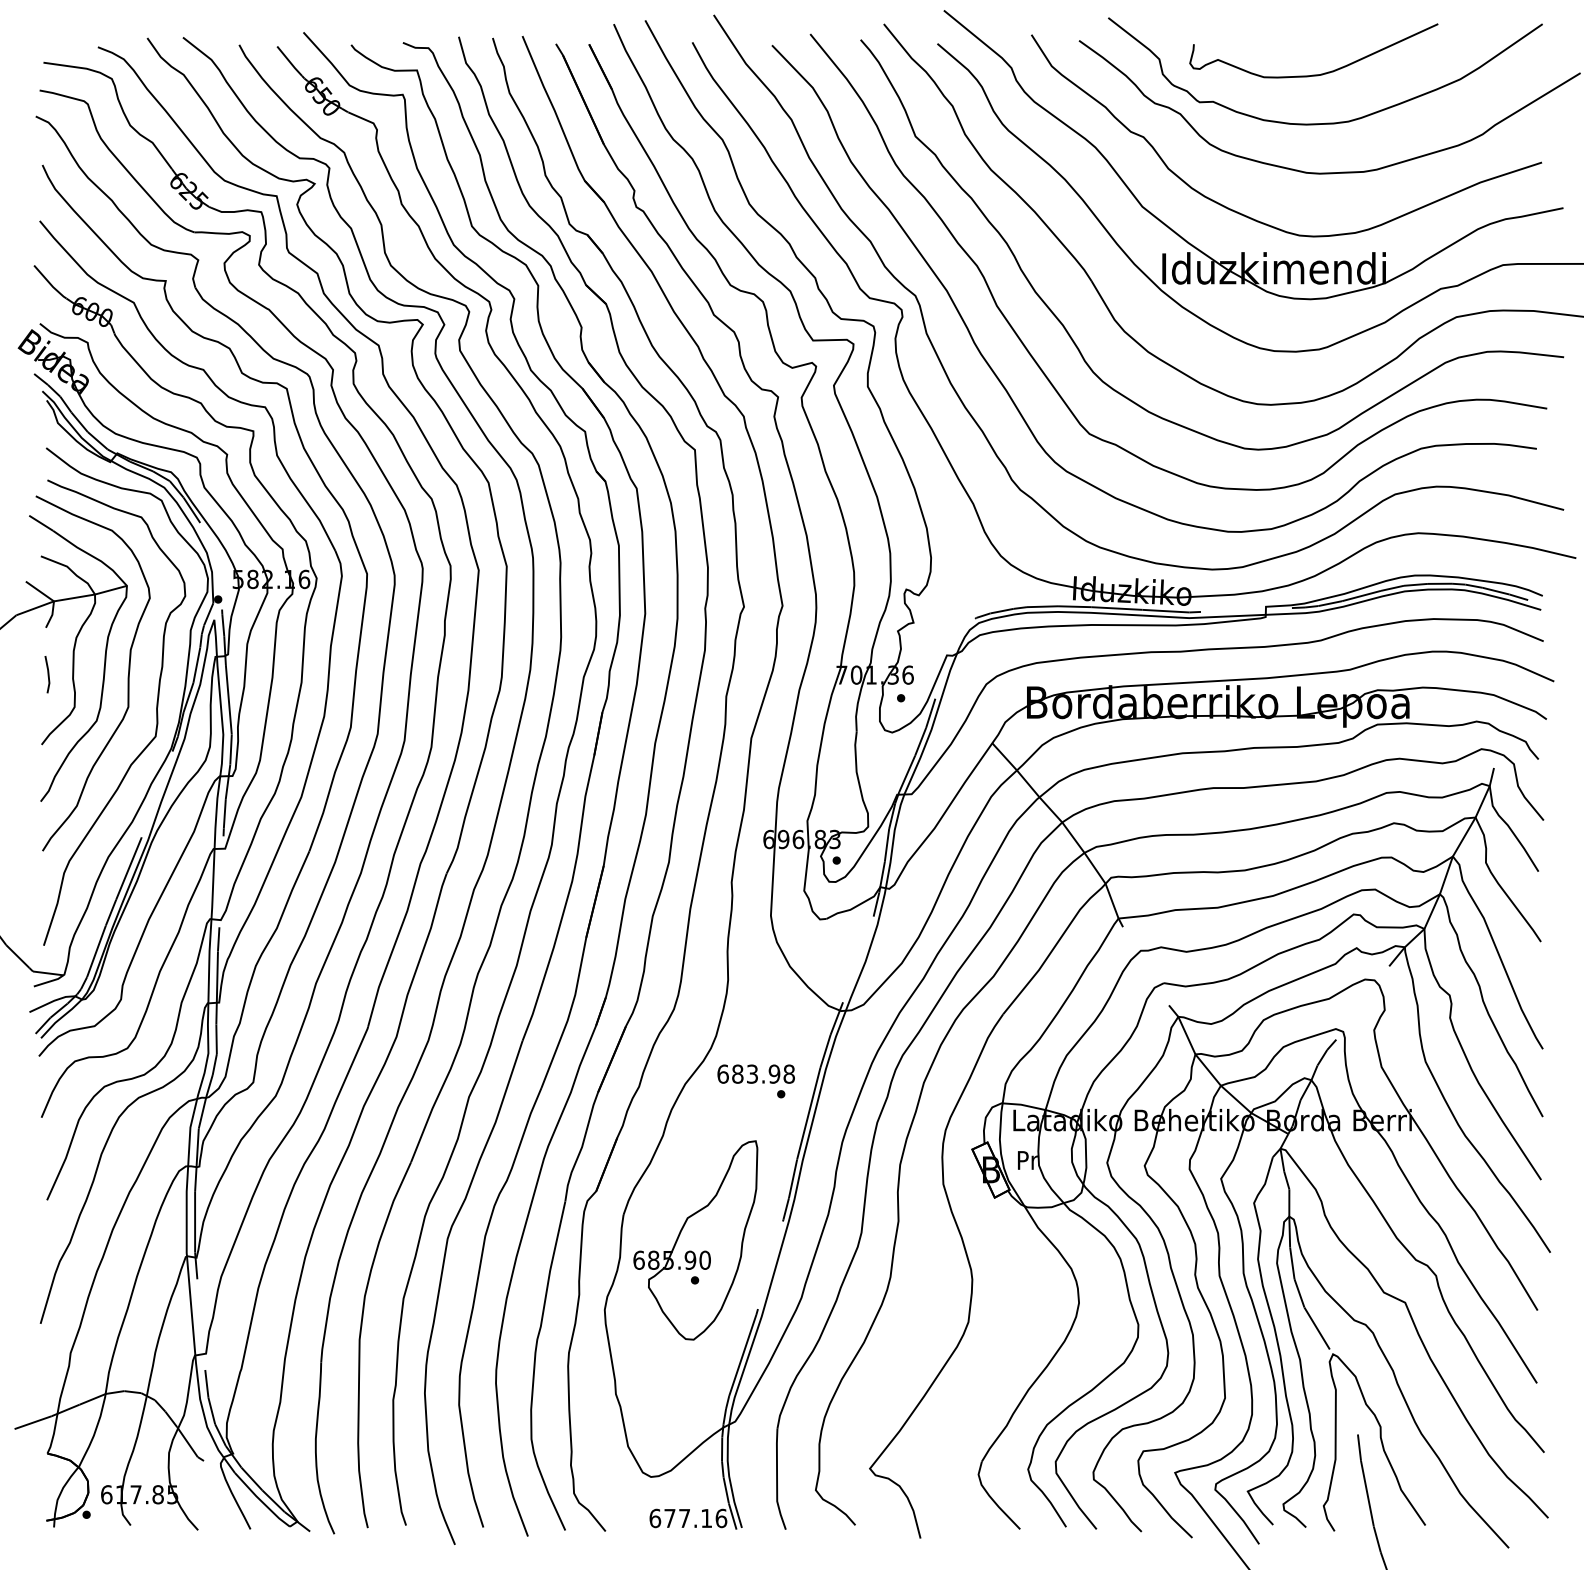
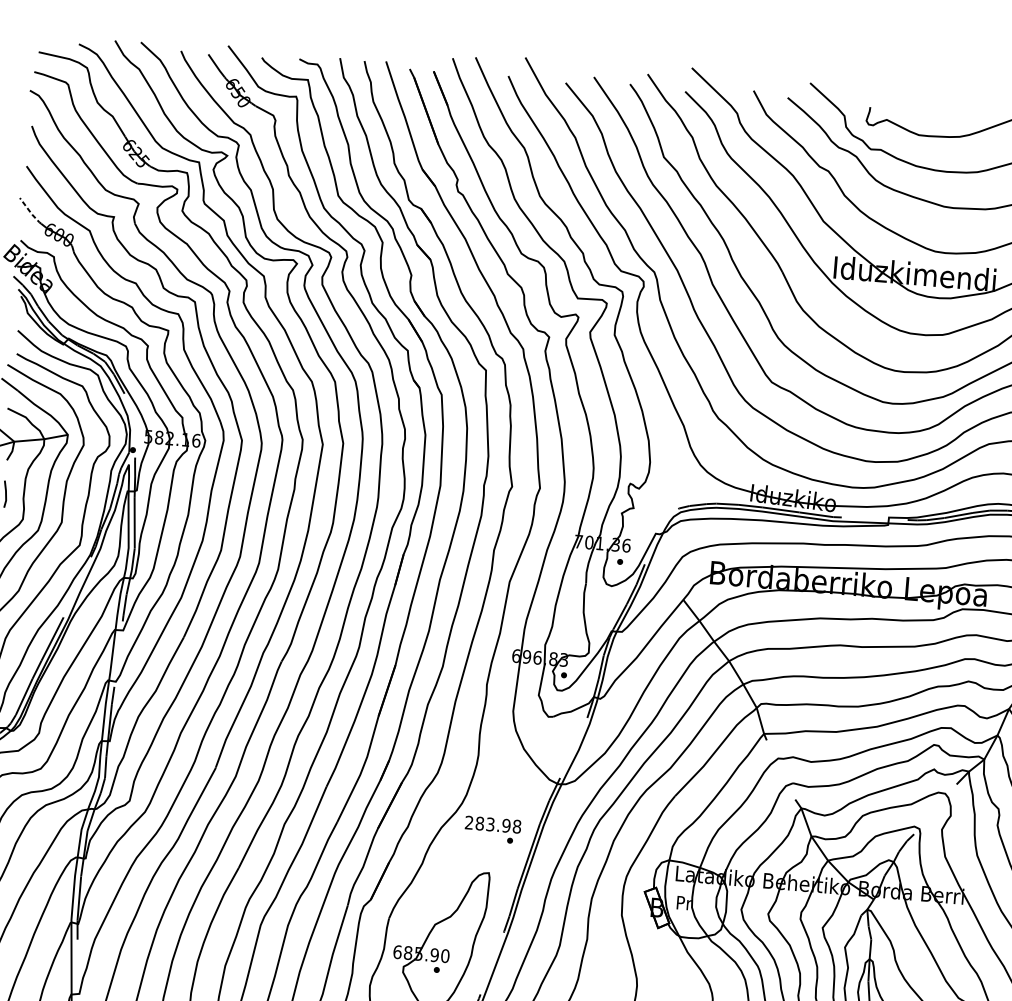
line: (50, 284) -> (30, 212), solid -> dashed
text: (722, 1073) -> (468, 822), 683.98 -> 283.98

